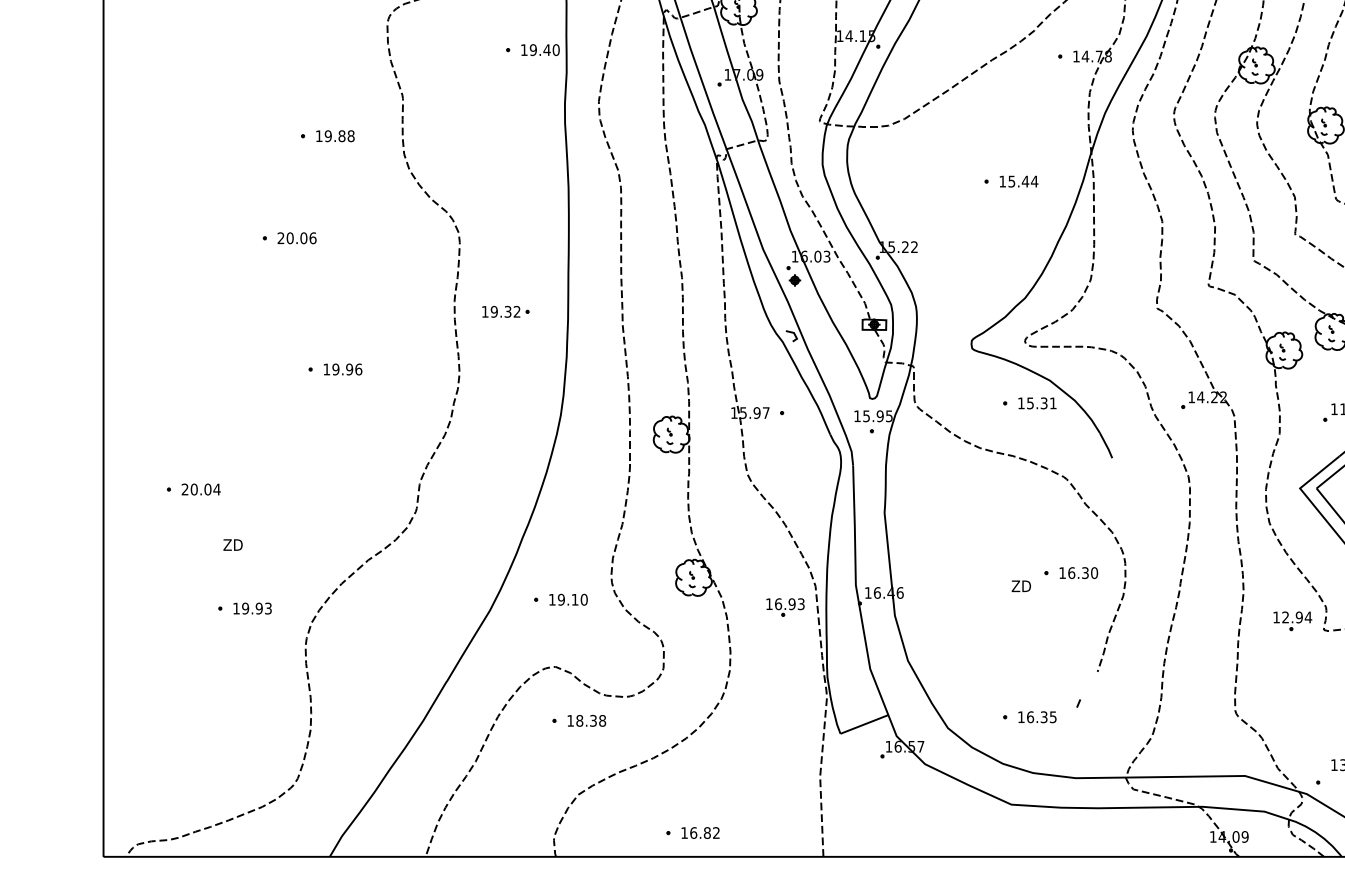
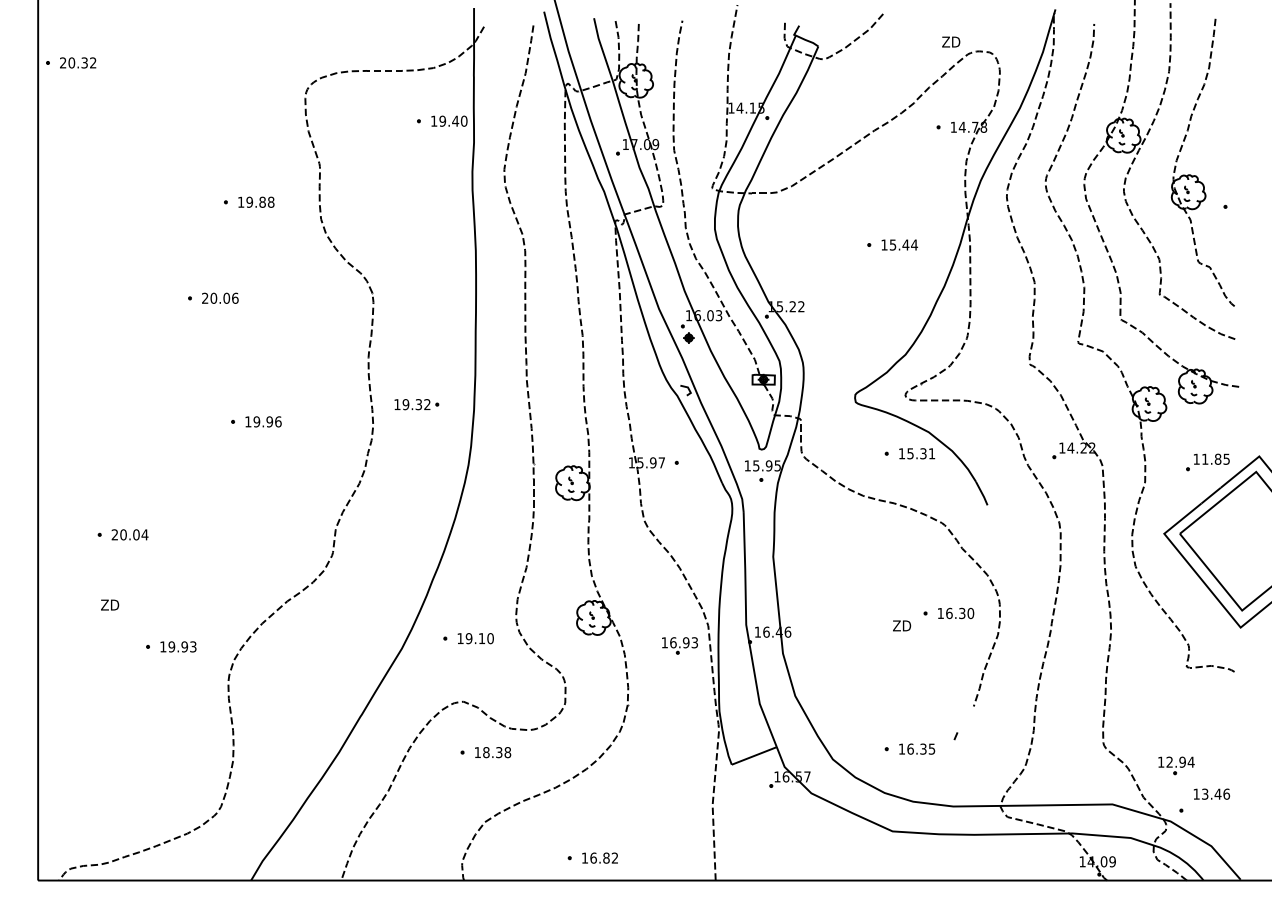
part: (505, 311) -> (416, 404), moved
text: (233, 544) -> (110, 604), moved
part: (1292, 620) -> (1176, 765), moved

